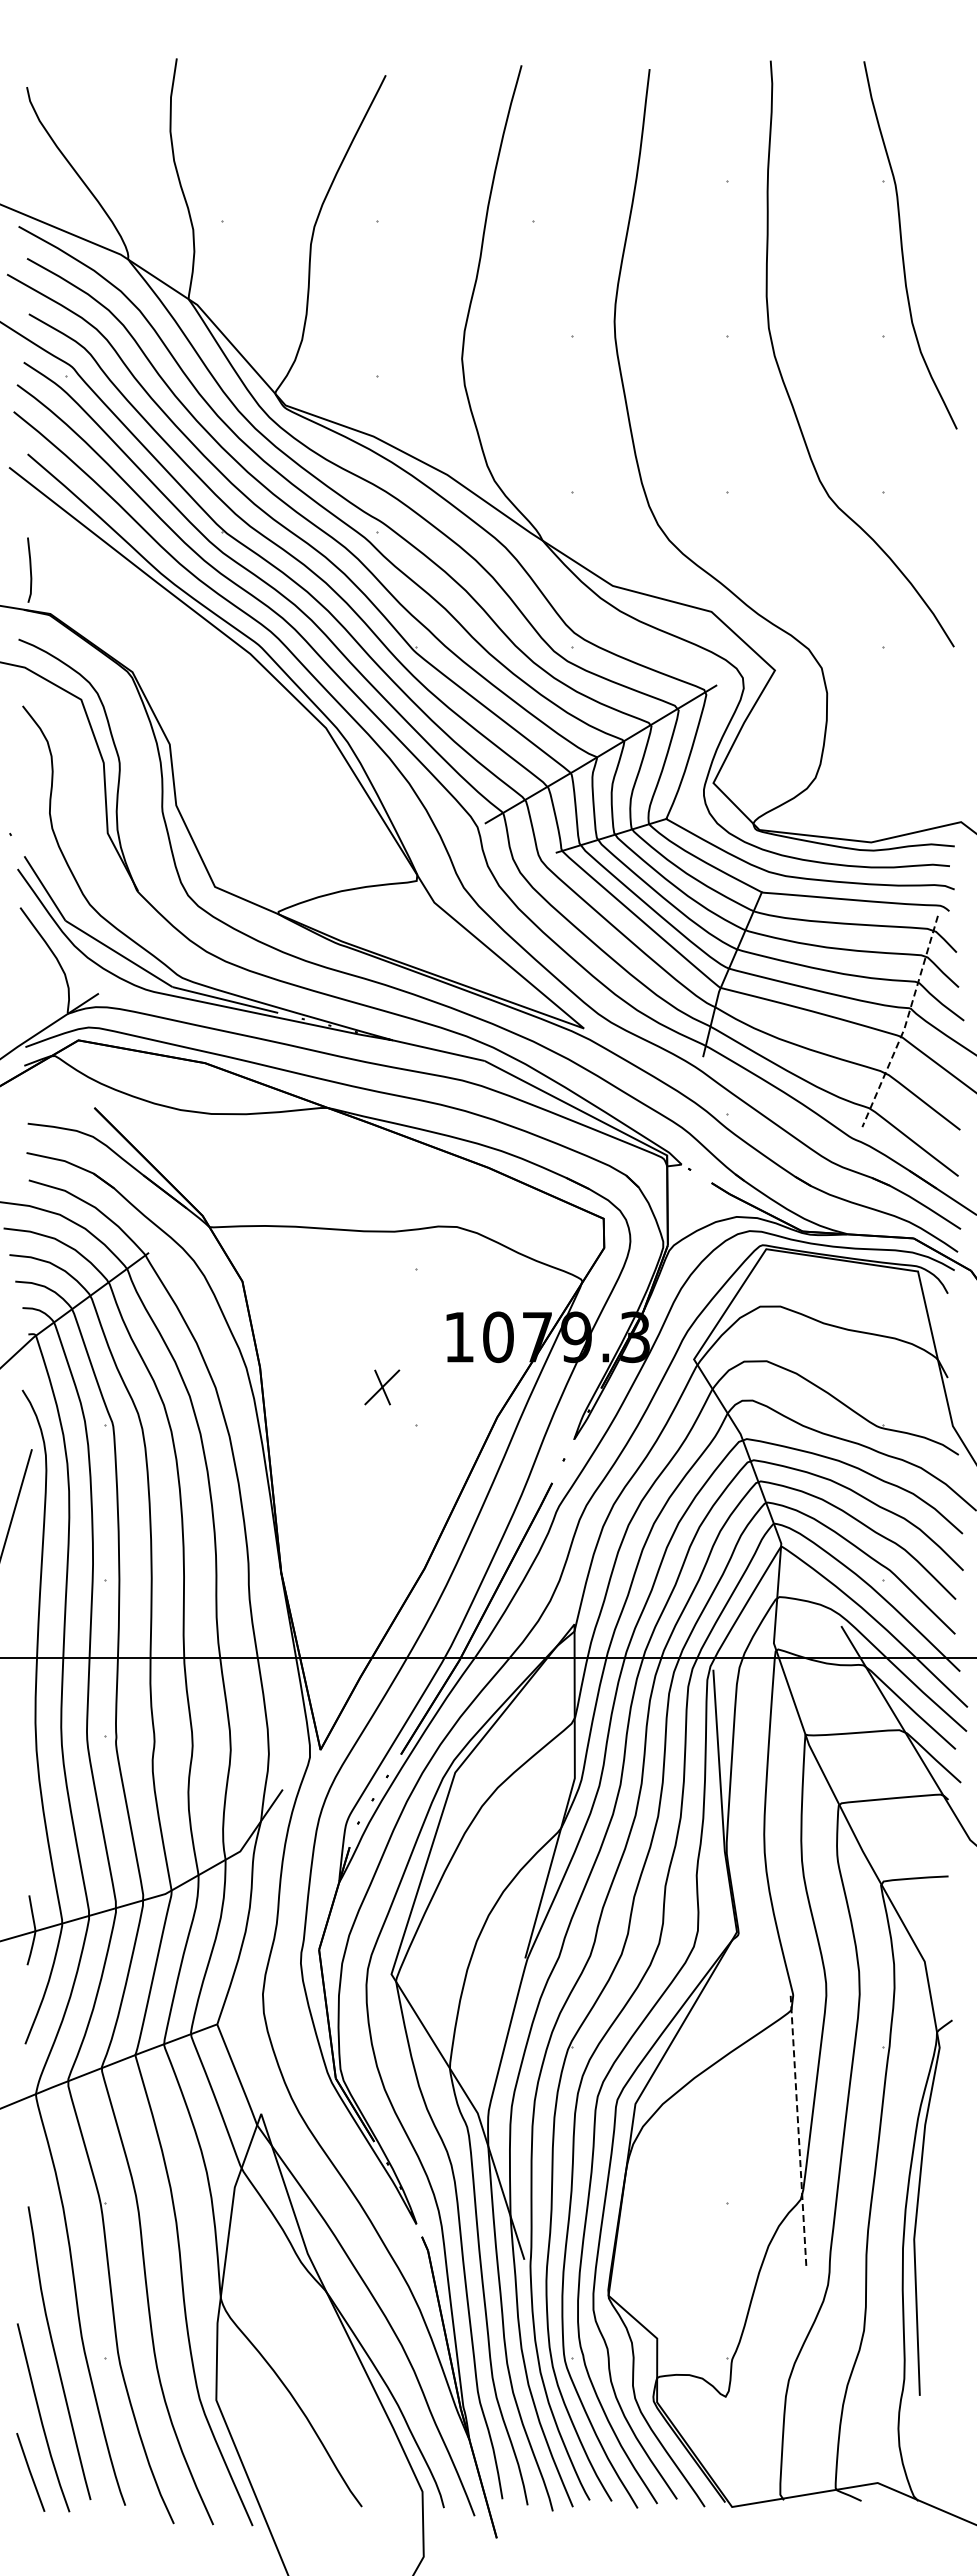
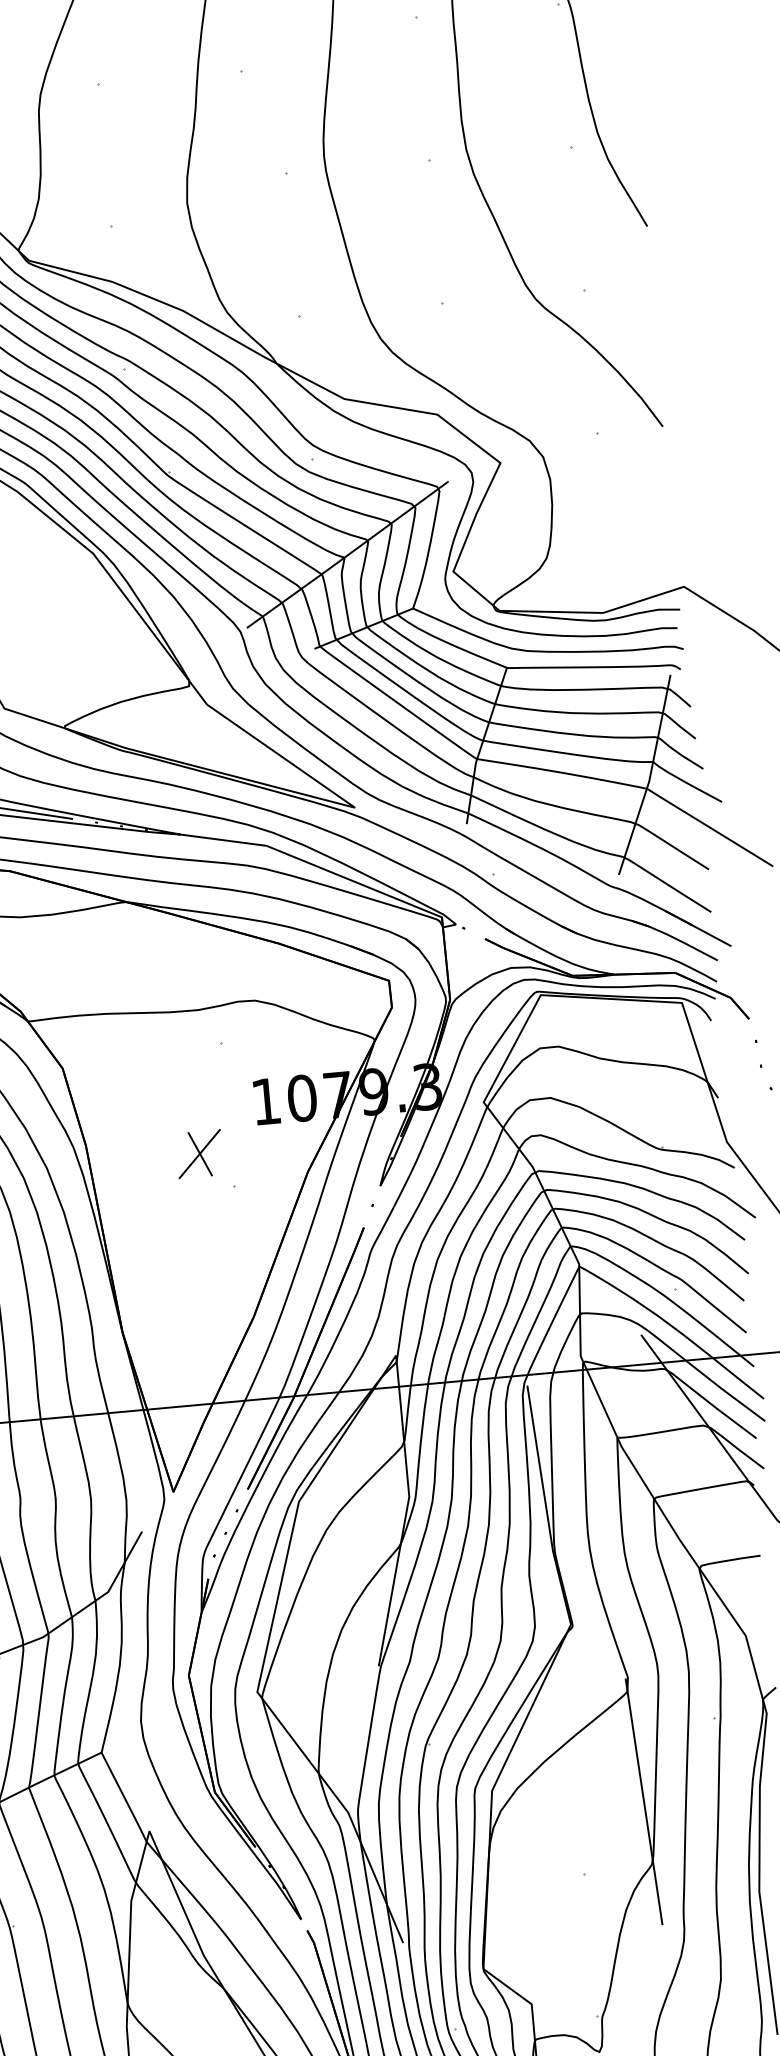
line: (905, 1024) -> (649, 777), dashed -> solid
part: (382, 1387) -> (200, 1154), size x1.43
line: (798, 2130) -> (644, 1801), dashed -> solid

